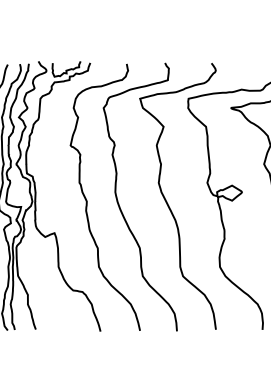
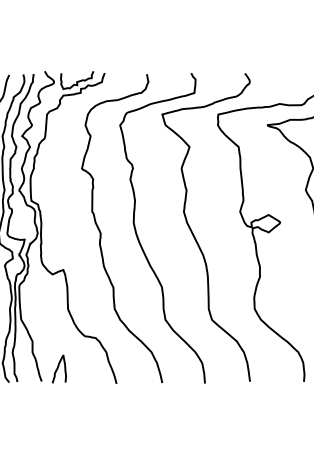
curve: (50, 318) -> (58, 368), added

